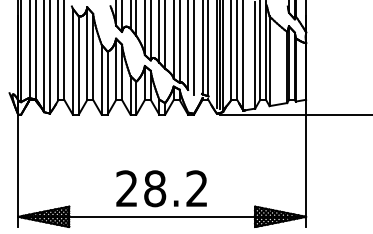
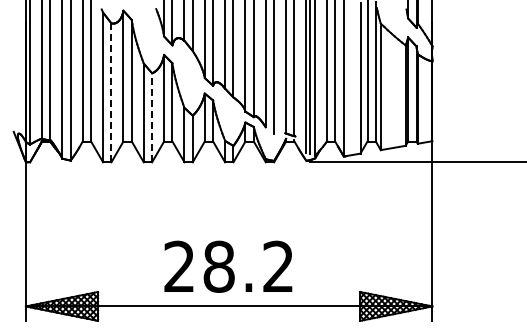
line: (78, 65) -> (111, 92), solid -> dashed
line: (107, 82) -> (152, 117), solid -> dashed

